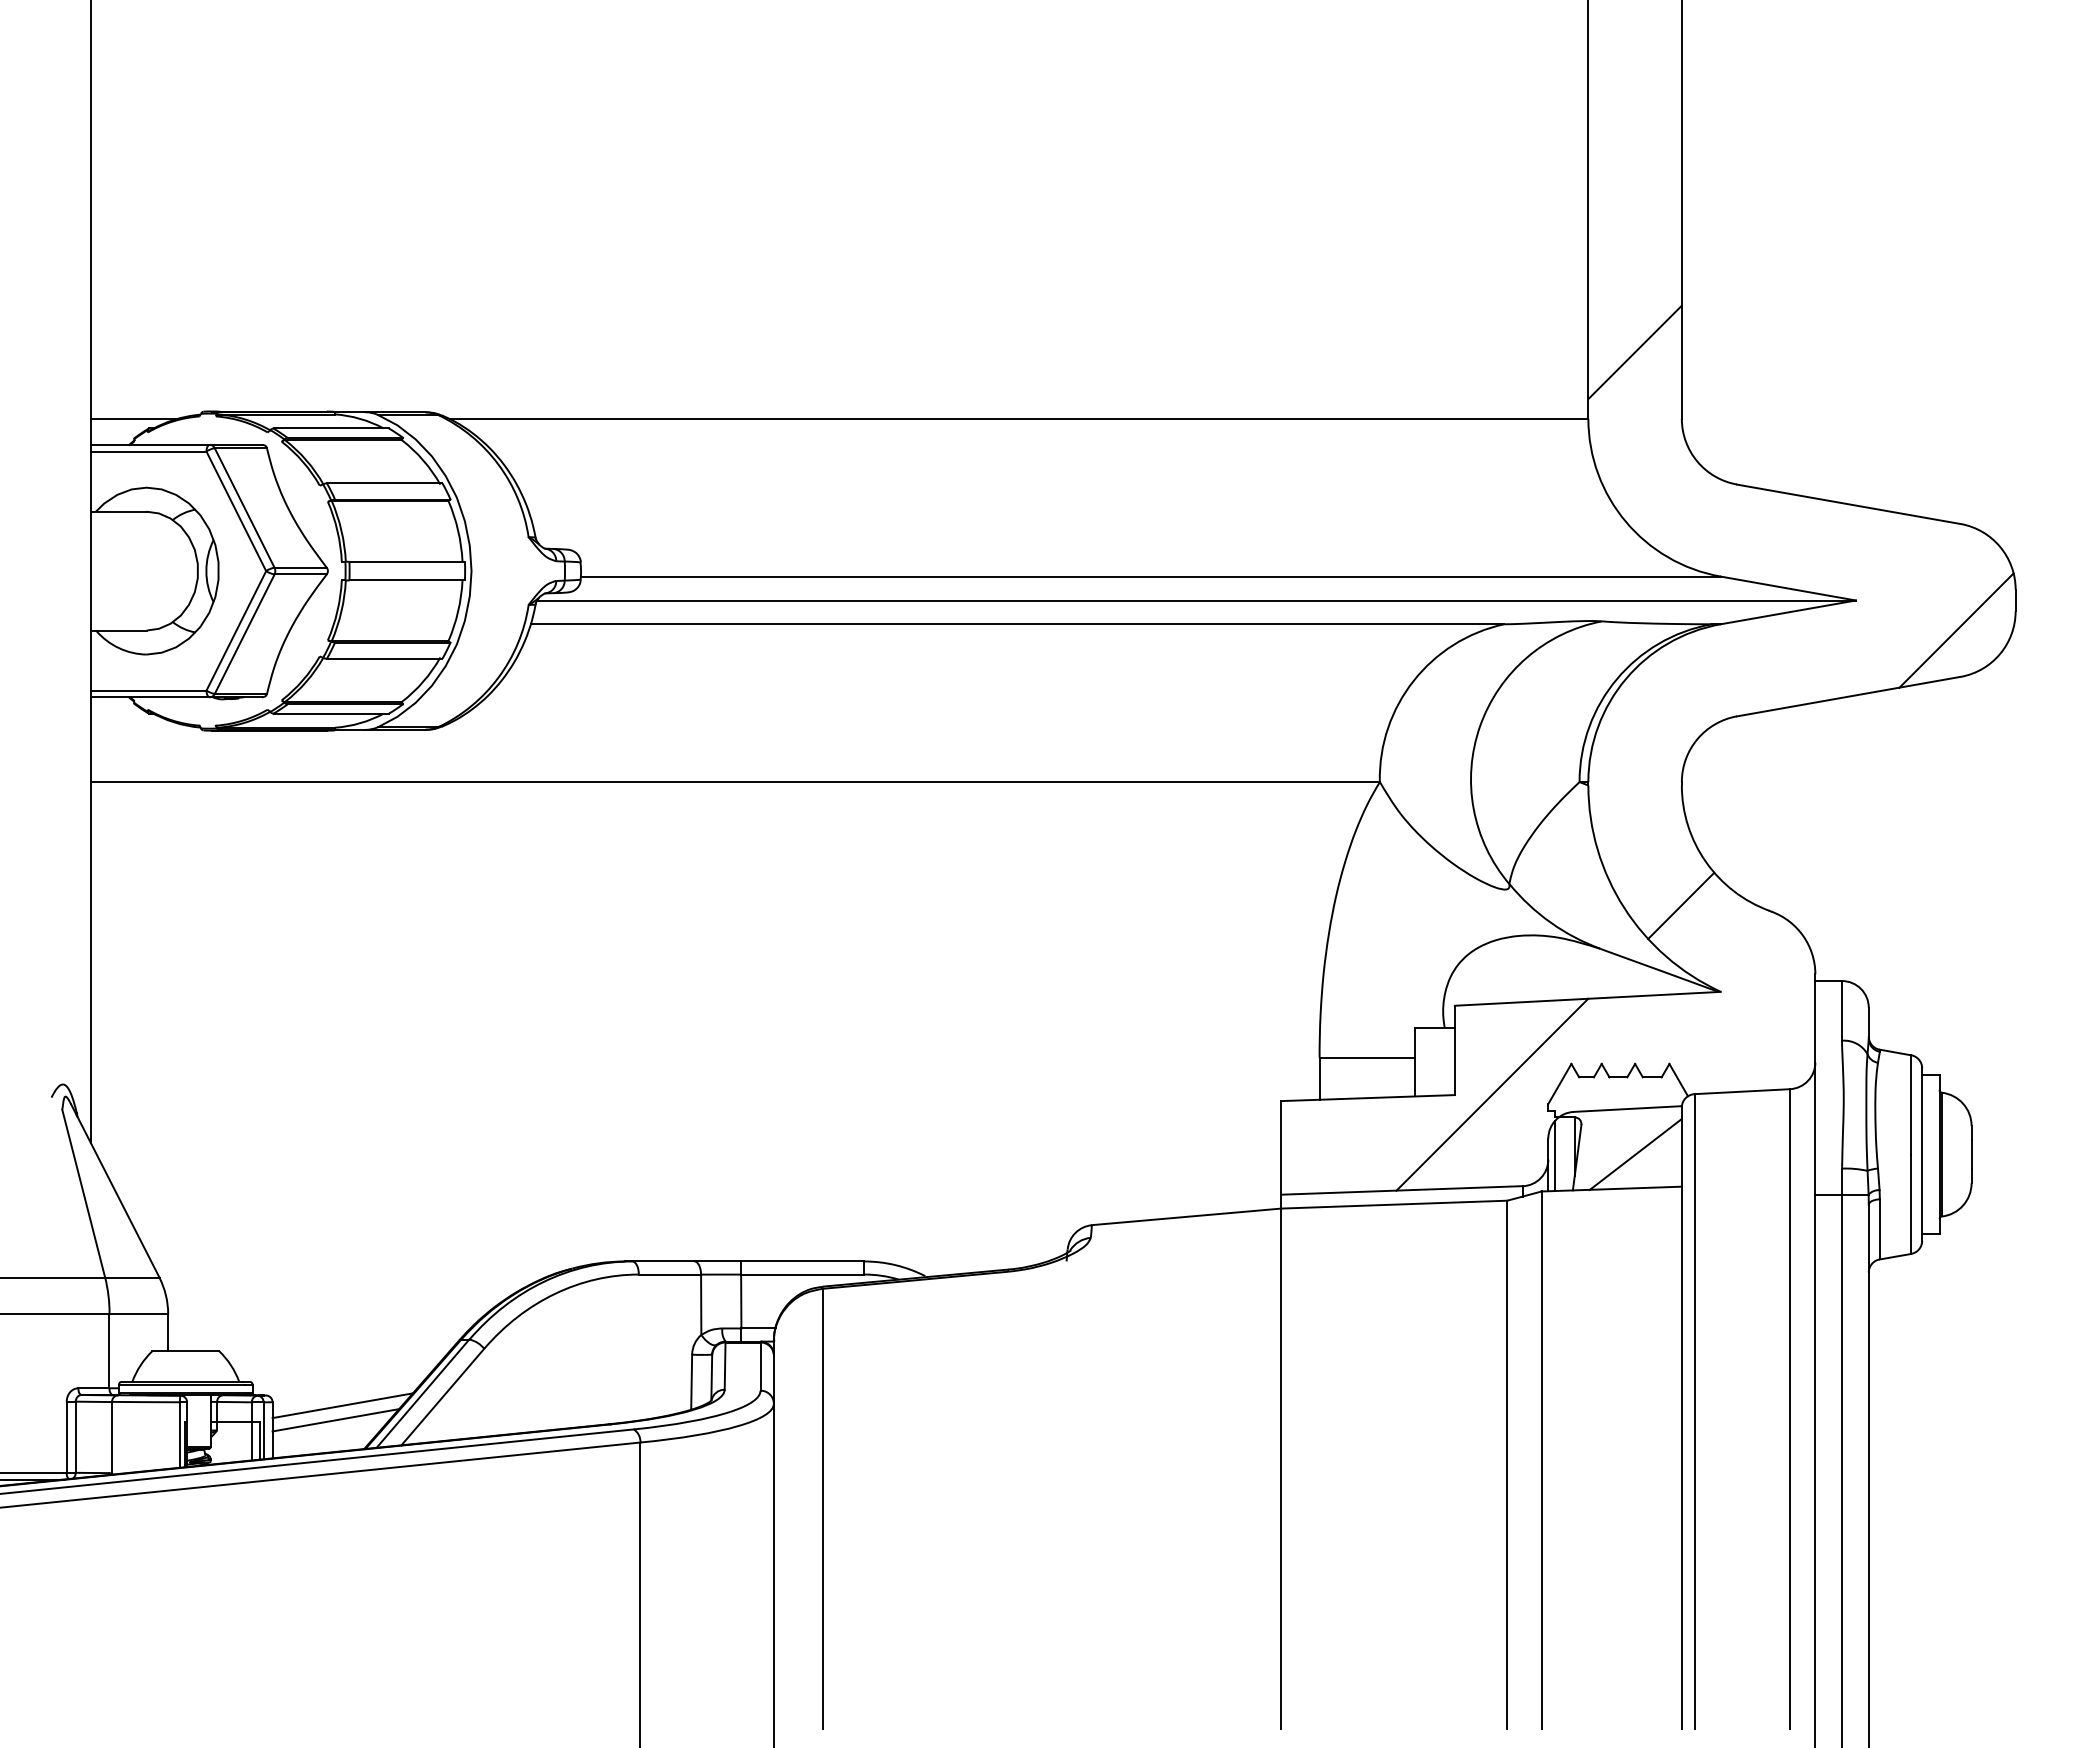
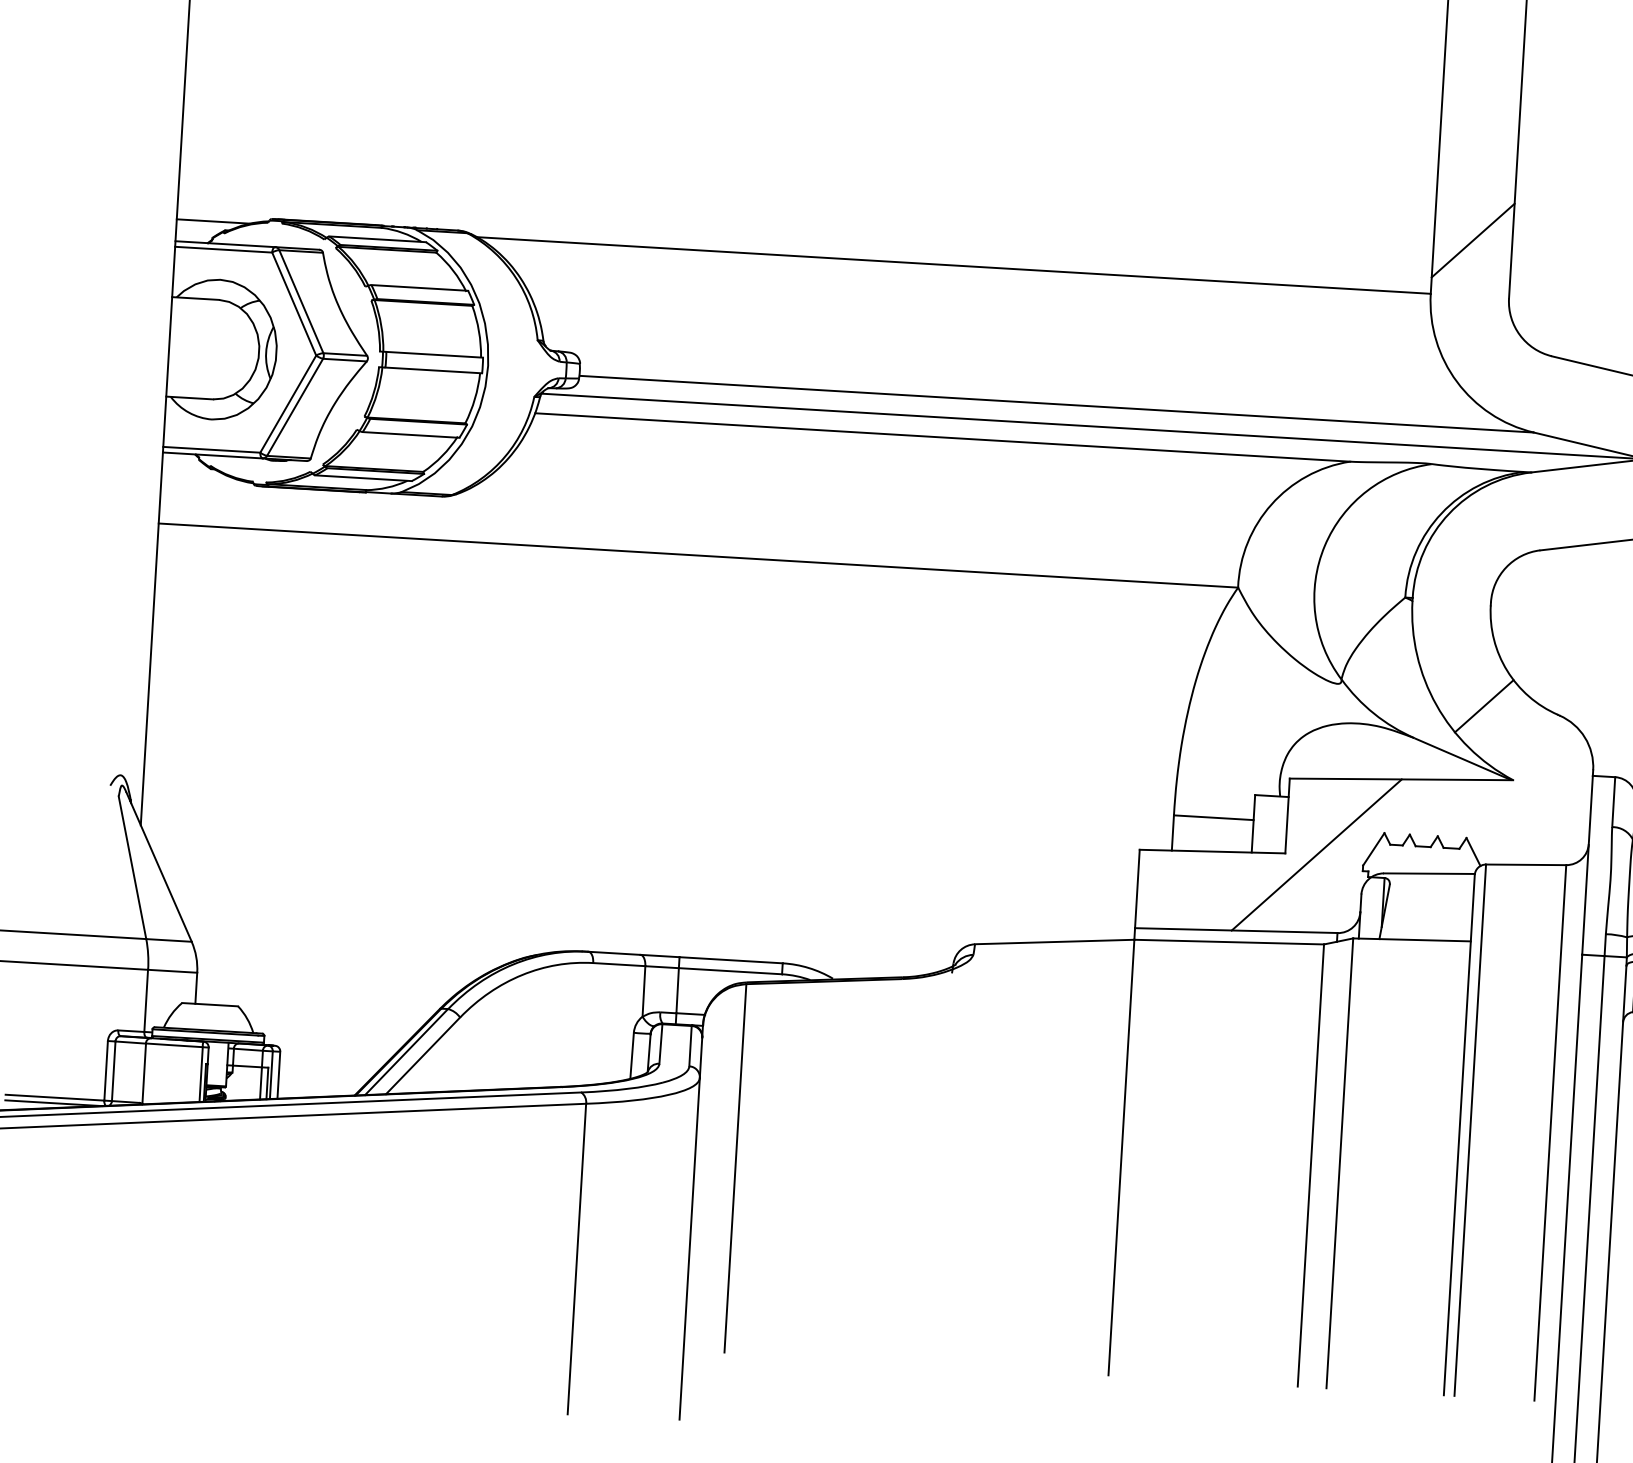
line: (1635, 1153) -> (1433, 911), removed
line: (1554, 1155) -> (1365, 908), removed
line: (342, 1405) -> (338, 1057), removed
line: (335, 1420) -> (332, 1070), removed

